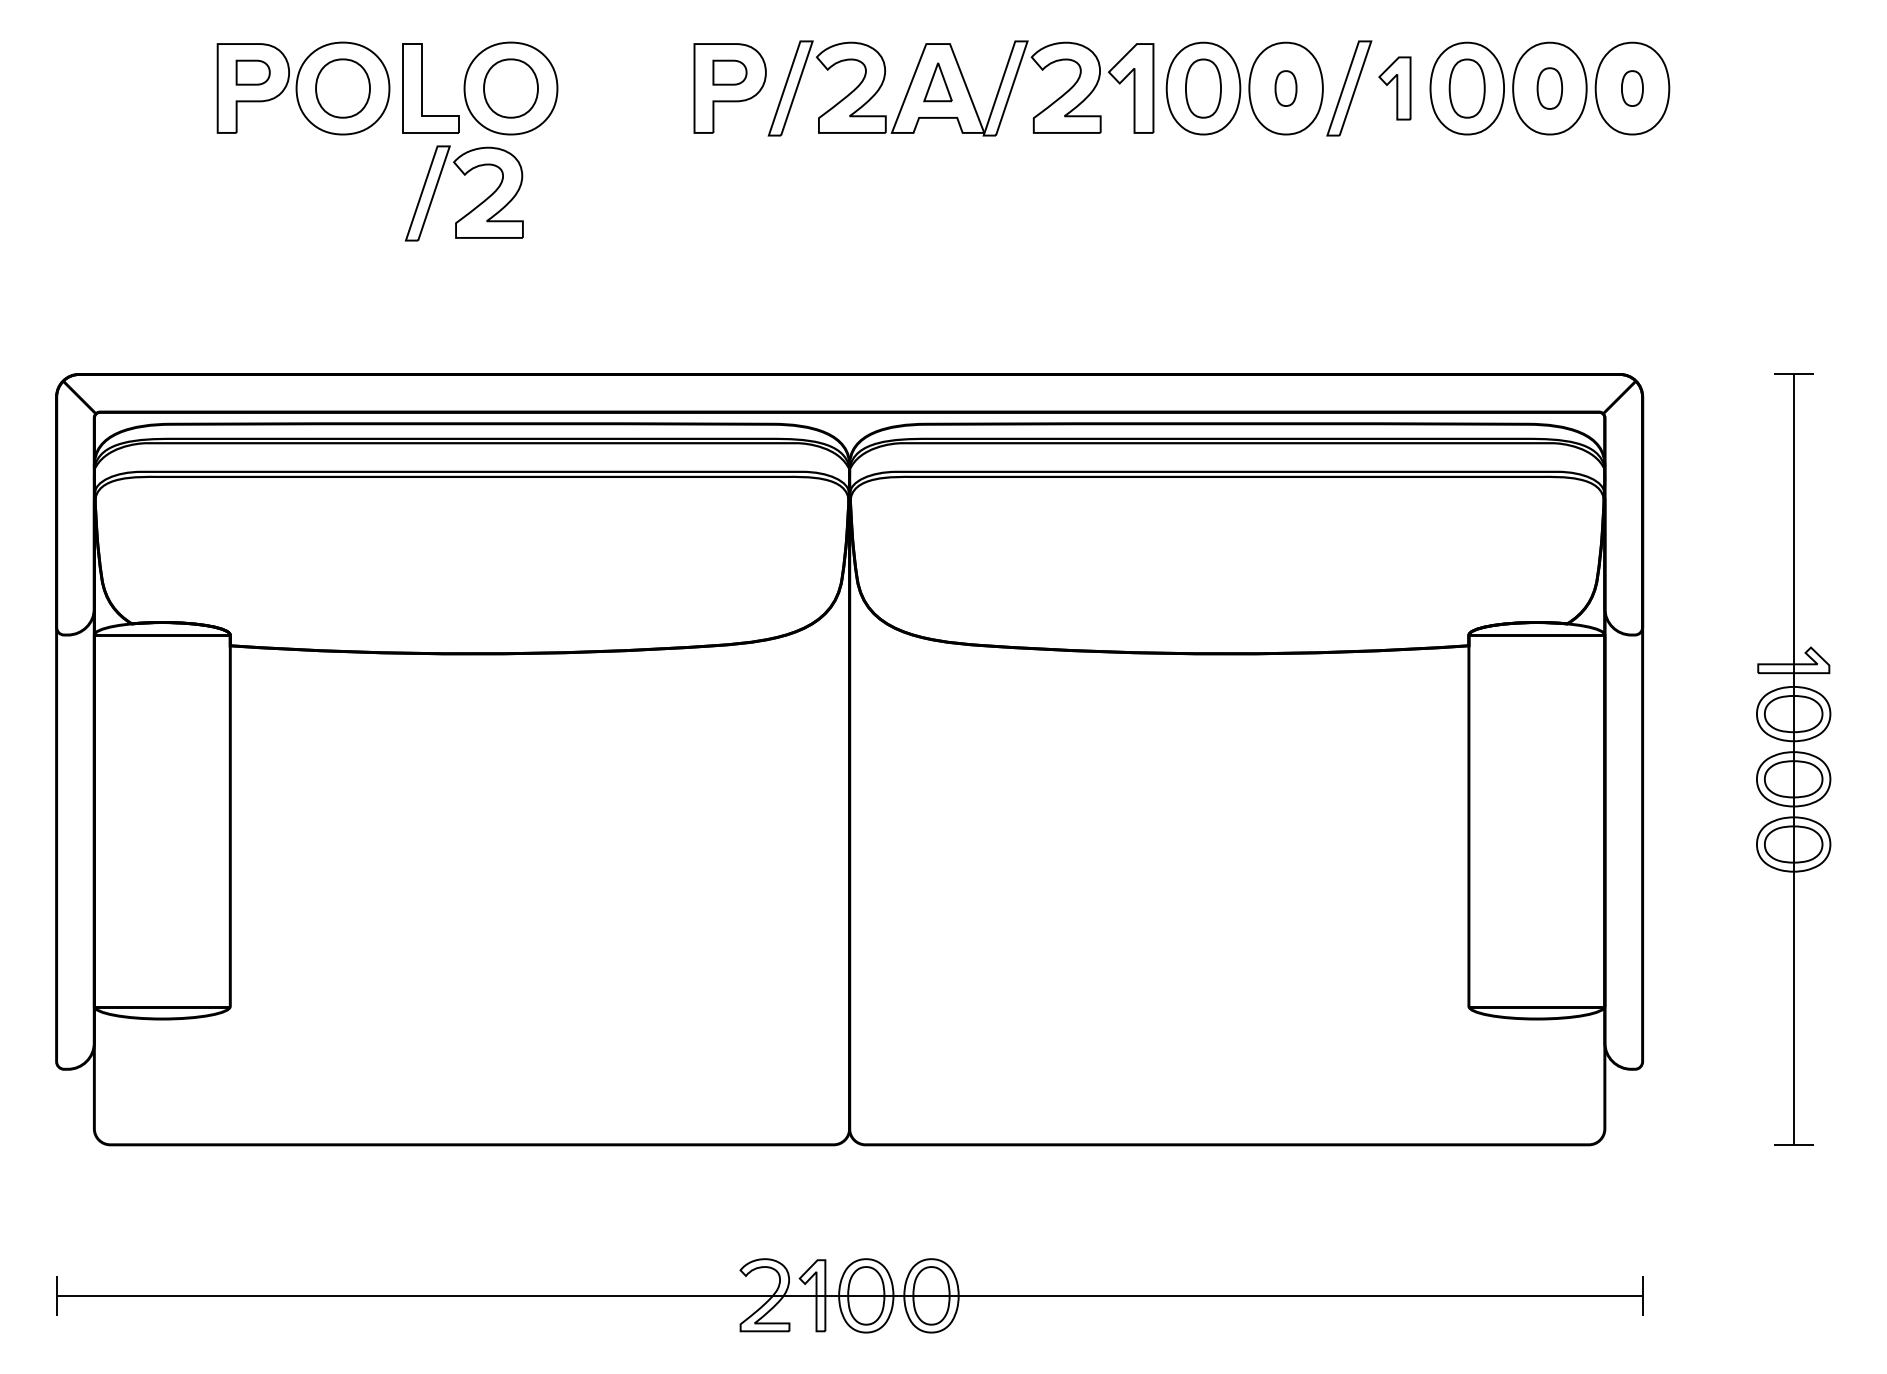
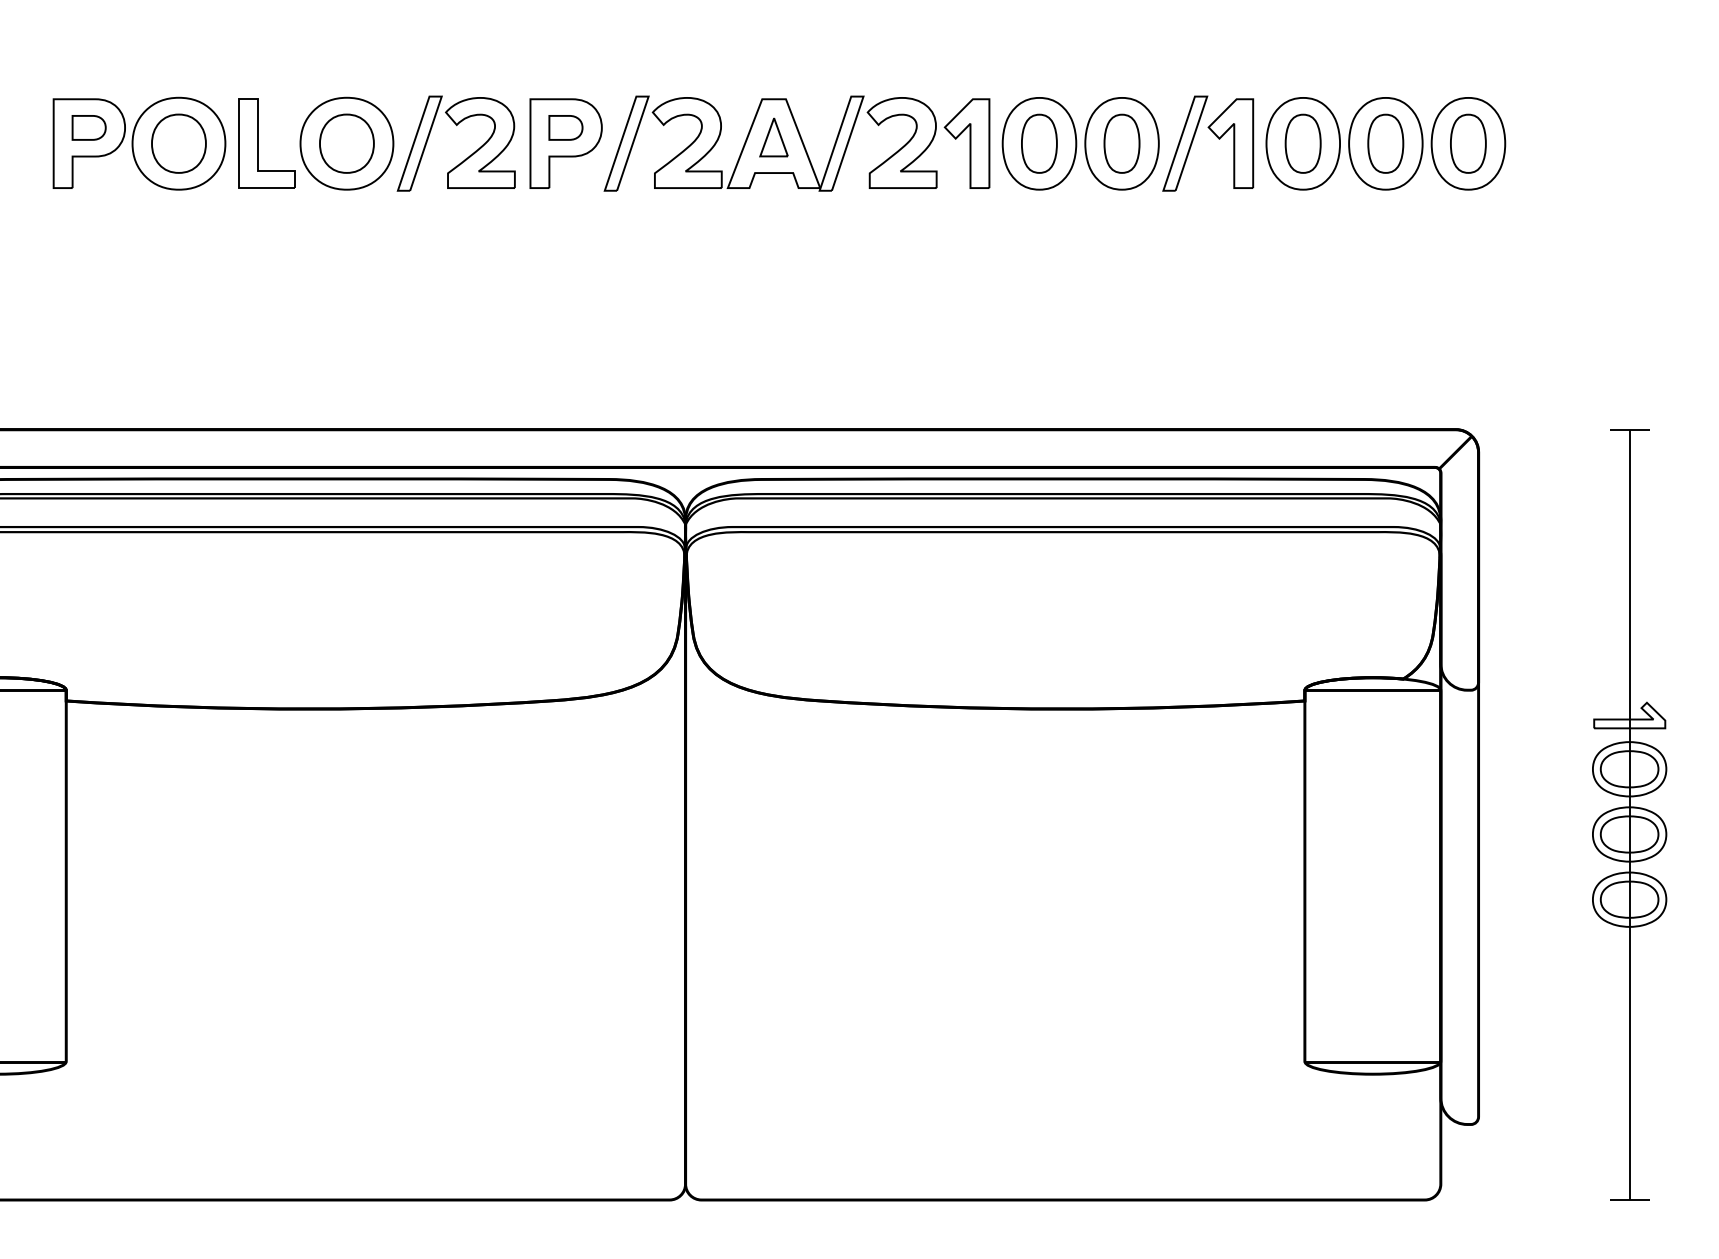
part: (1285, 88) -> (1121, 143), size x1.67
part: (1394, 88) -> (1230, 143), size x1.43
part: (1549, 88) -> (1385, 143), size x1.43
part: (1632, 88) -> (1468, 143), size x1.67
part: (474, 207) -> (466, 157), moved

